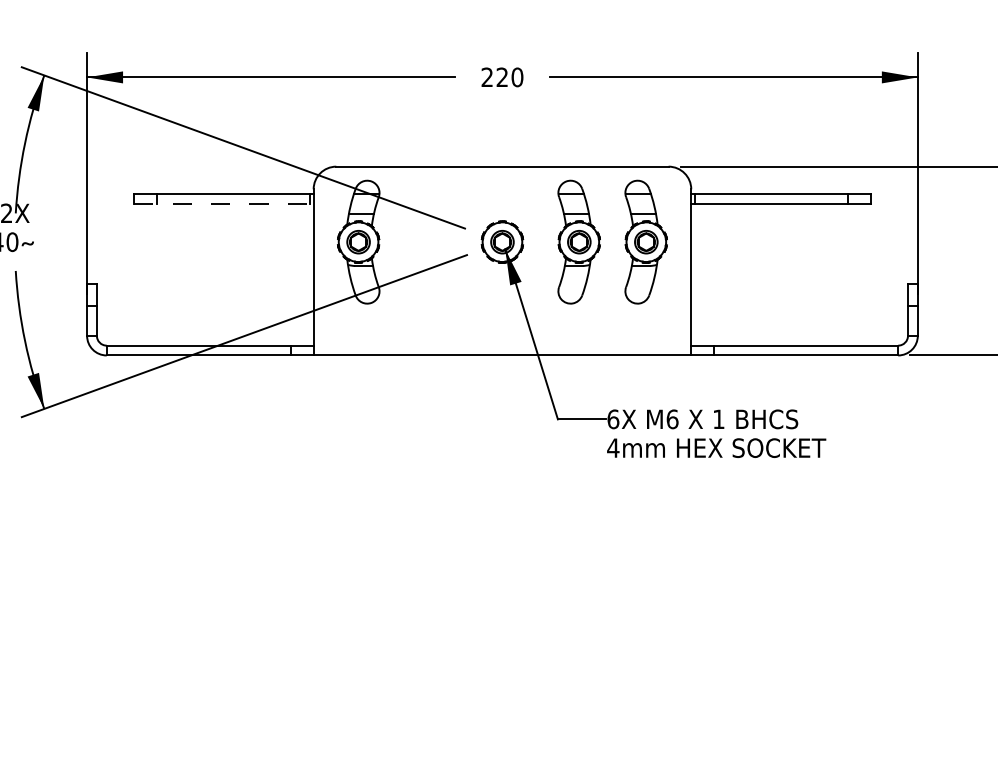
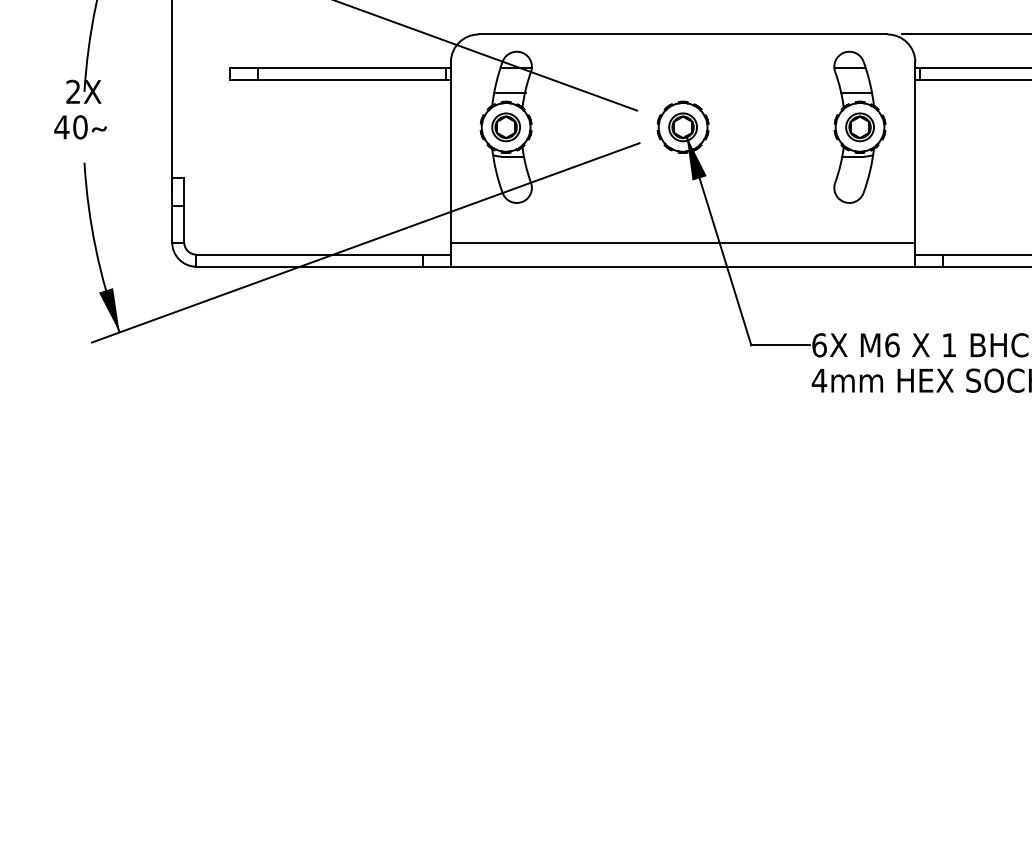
line: (223, 204) -> (339, 81), dashed -> solid
part: (578, 241) -> (776, 126), removed
line: (502, 335) -> (683, 242), added

